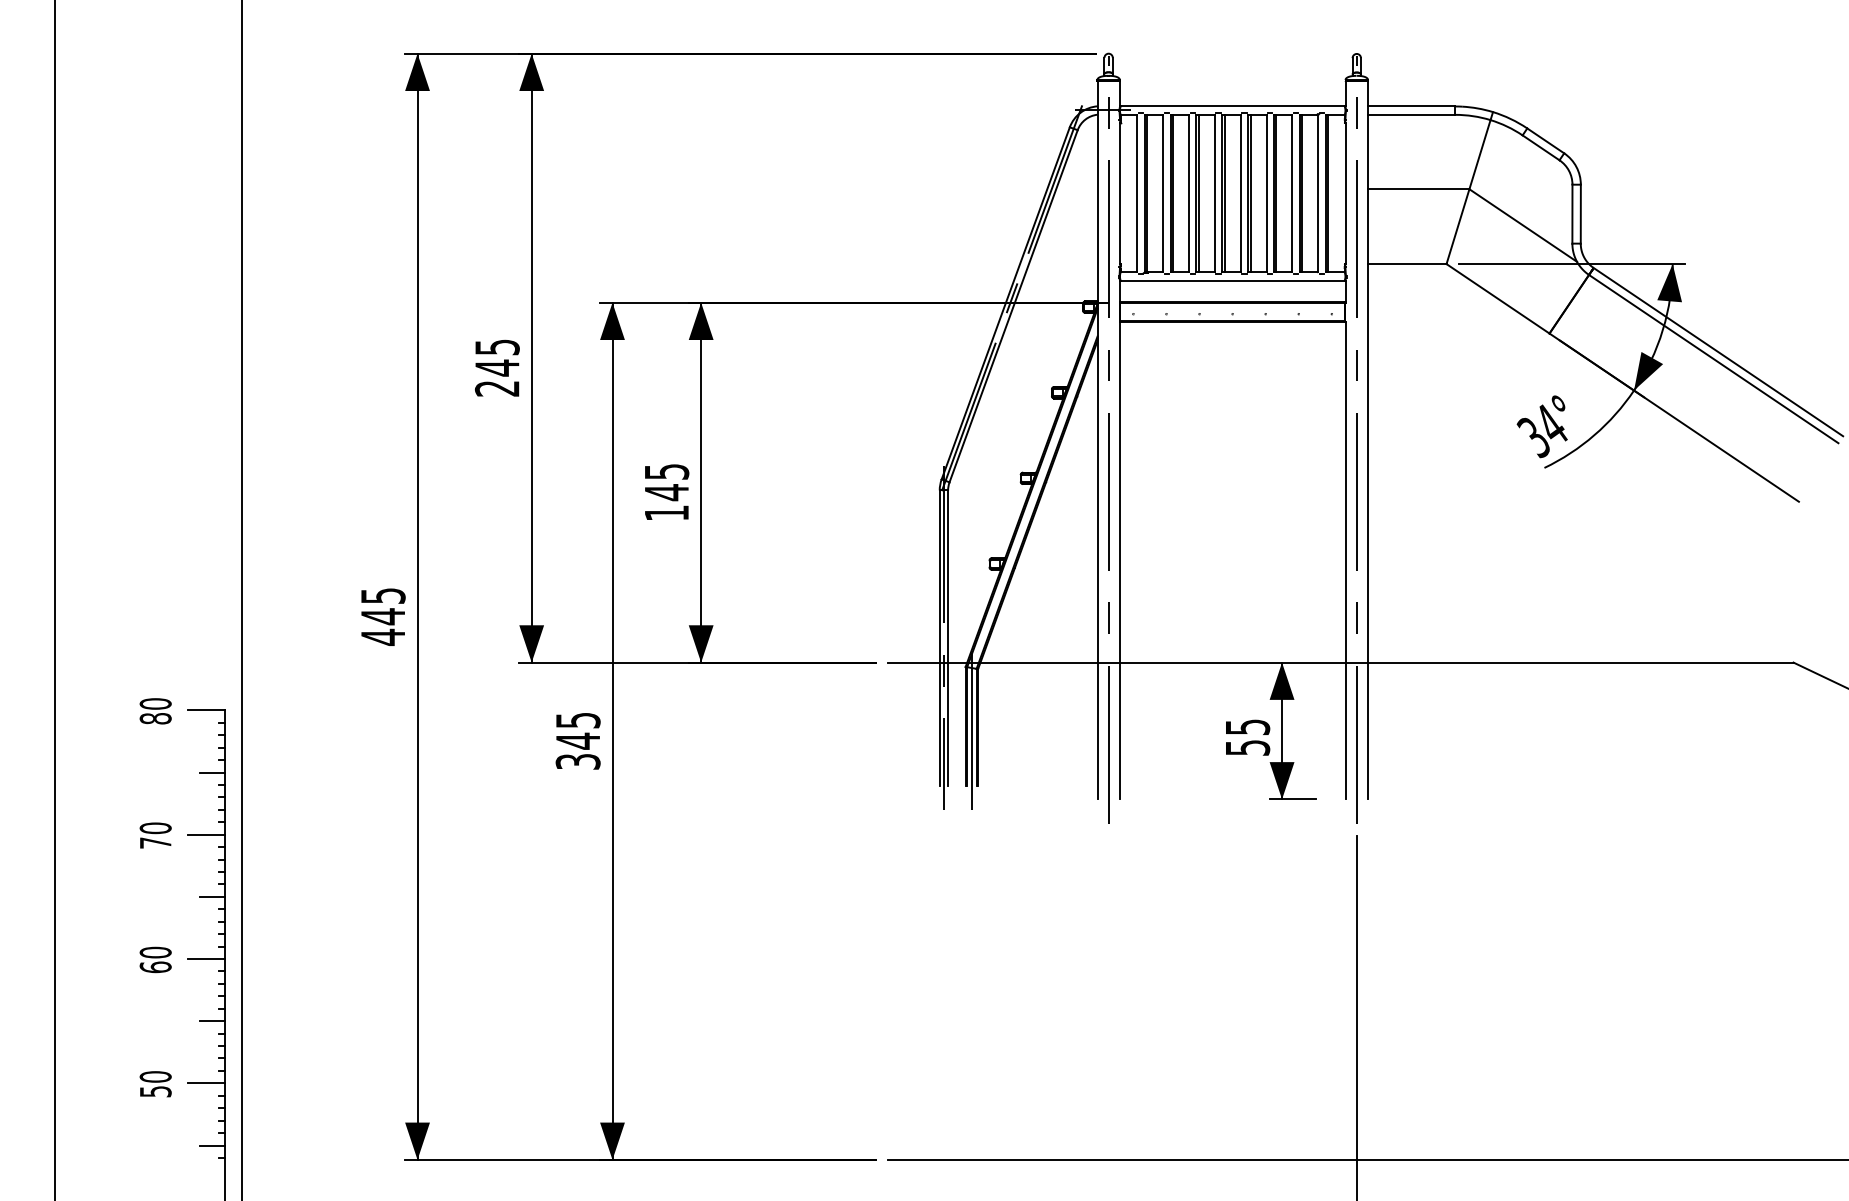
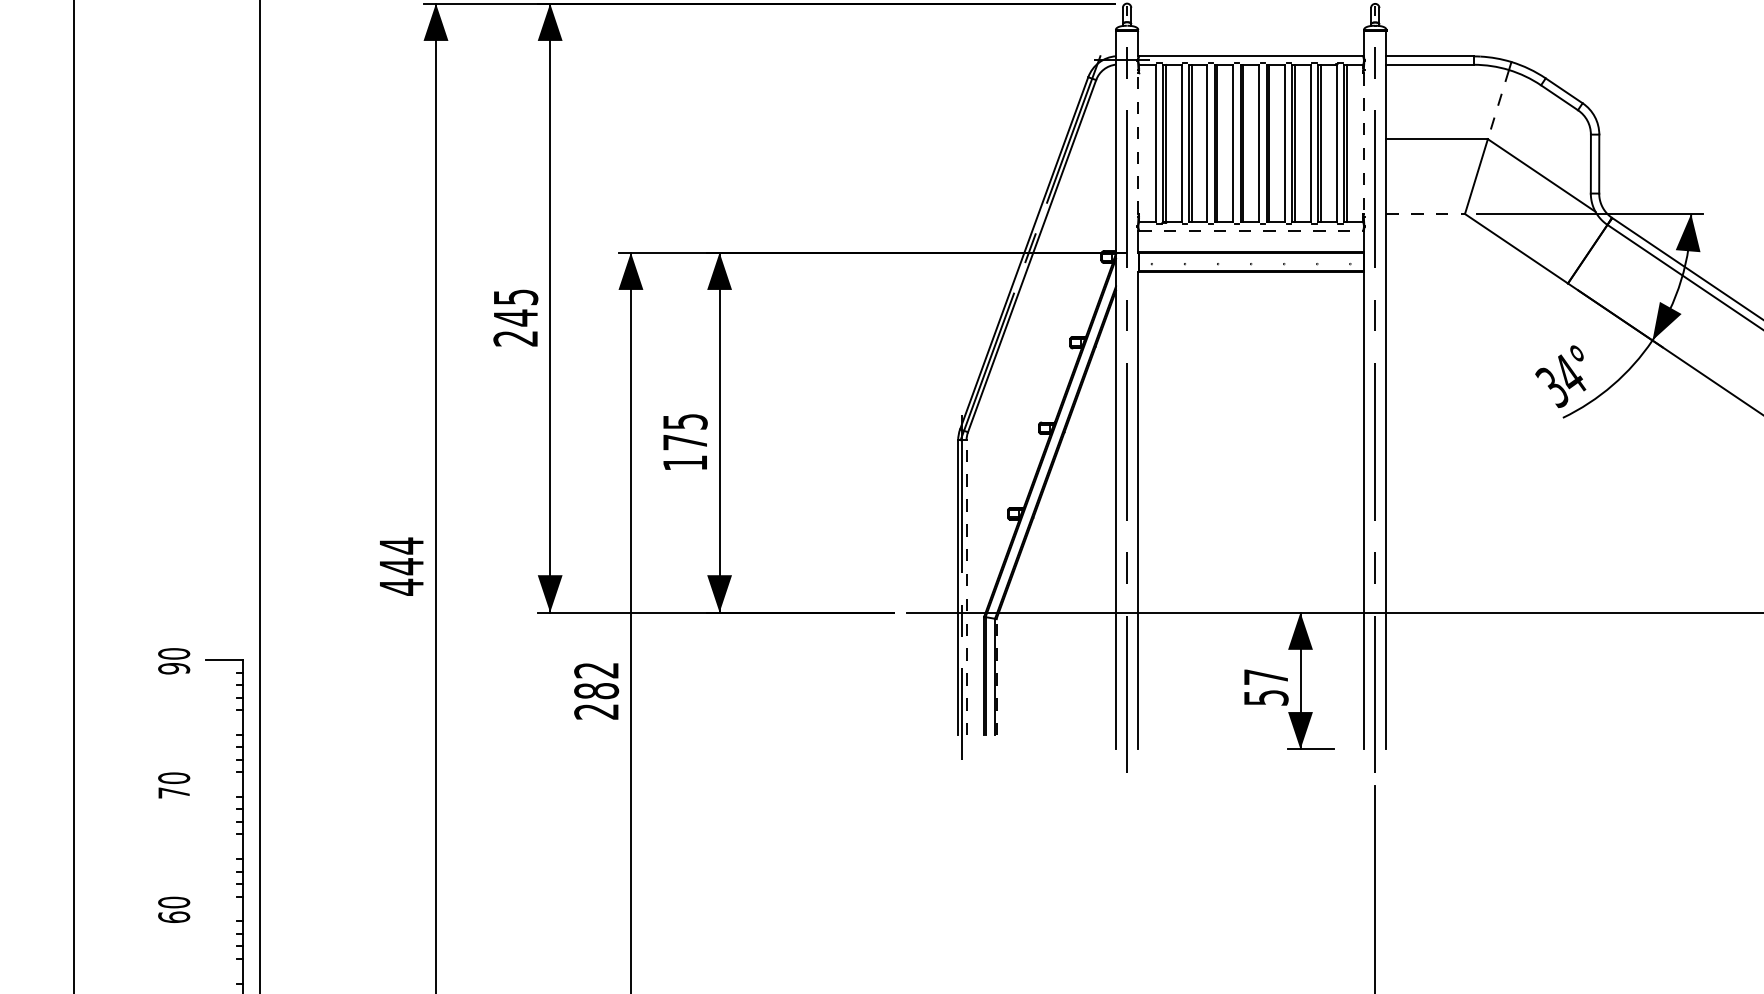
line: (1479, 155) -> (1497, 105), solid -> dashed
line: (1119, 193) -> (1137, 143), solid -> dashed
line: (1345, 194) -> (1363, 144), solid -> dashed
line: (1407, 264) -> (1425, 214), solid -> dashed
line: (1233, 280) -> (1251, 230), solid -> dashed
text: (666, 492) -> (684, 442), 145 -> 175
text: (383, 595) -> (401, 545), 445 -> 444
line: (948, 637) -> (966, 587), solid -> dashed
text: (155, 718) -> (173, 668), 80 -> 90
line: (971, 726) -> (989, 676), removed
line: (978, 726) -> (996, 676), solid -> dashed
text: (1248, 726) -> (1266, 676), 55 -> 57
text: (577, 741) -> (595, 691), 345 -> 282
line: (212, 772) -> (230, 722), removed
line: (205, 834) -> (223, 784), removed
line: (212, 896) -> (230, 846), removed
line: (205, 959) -> (223, 909), removed
line: (212, 1021) -> (230, 971), removed

